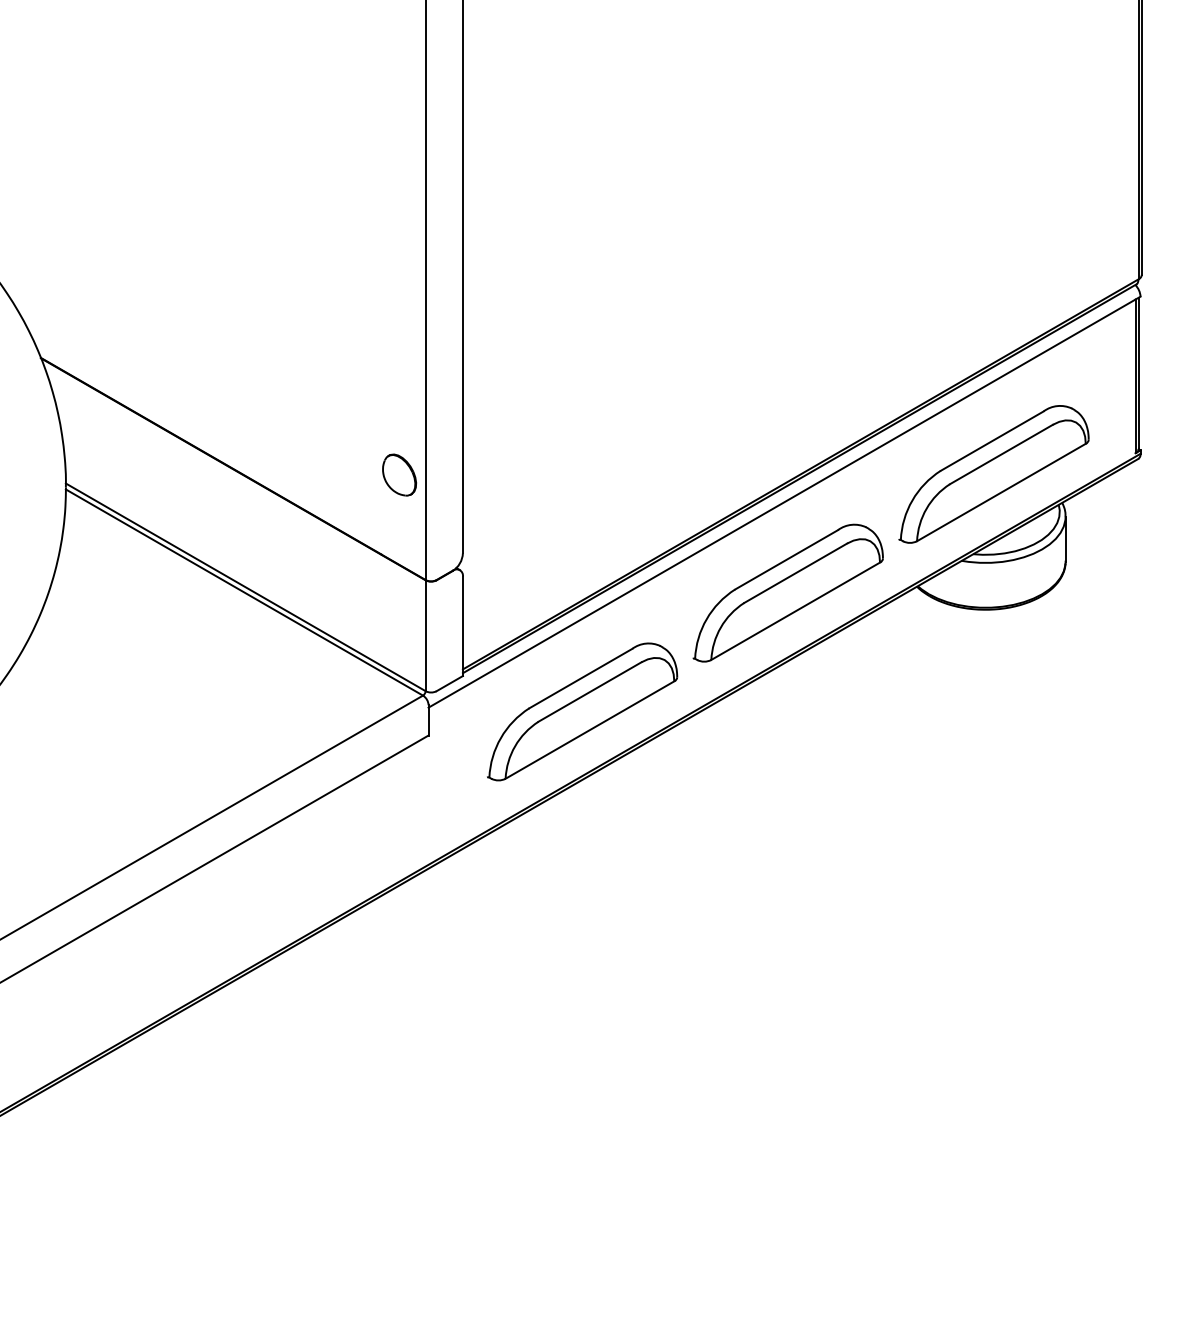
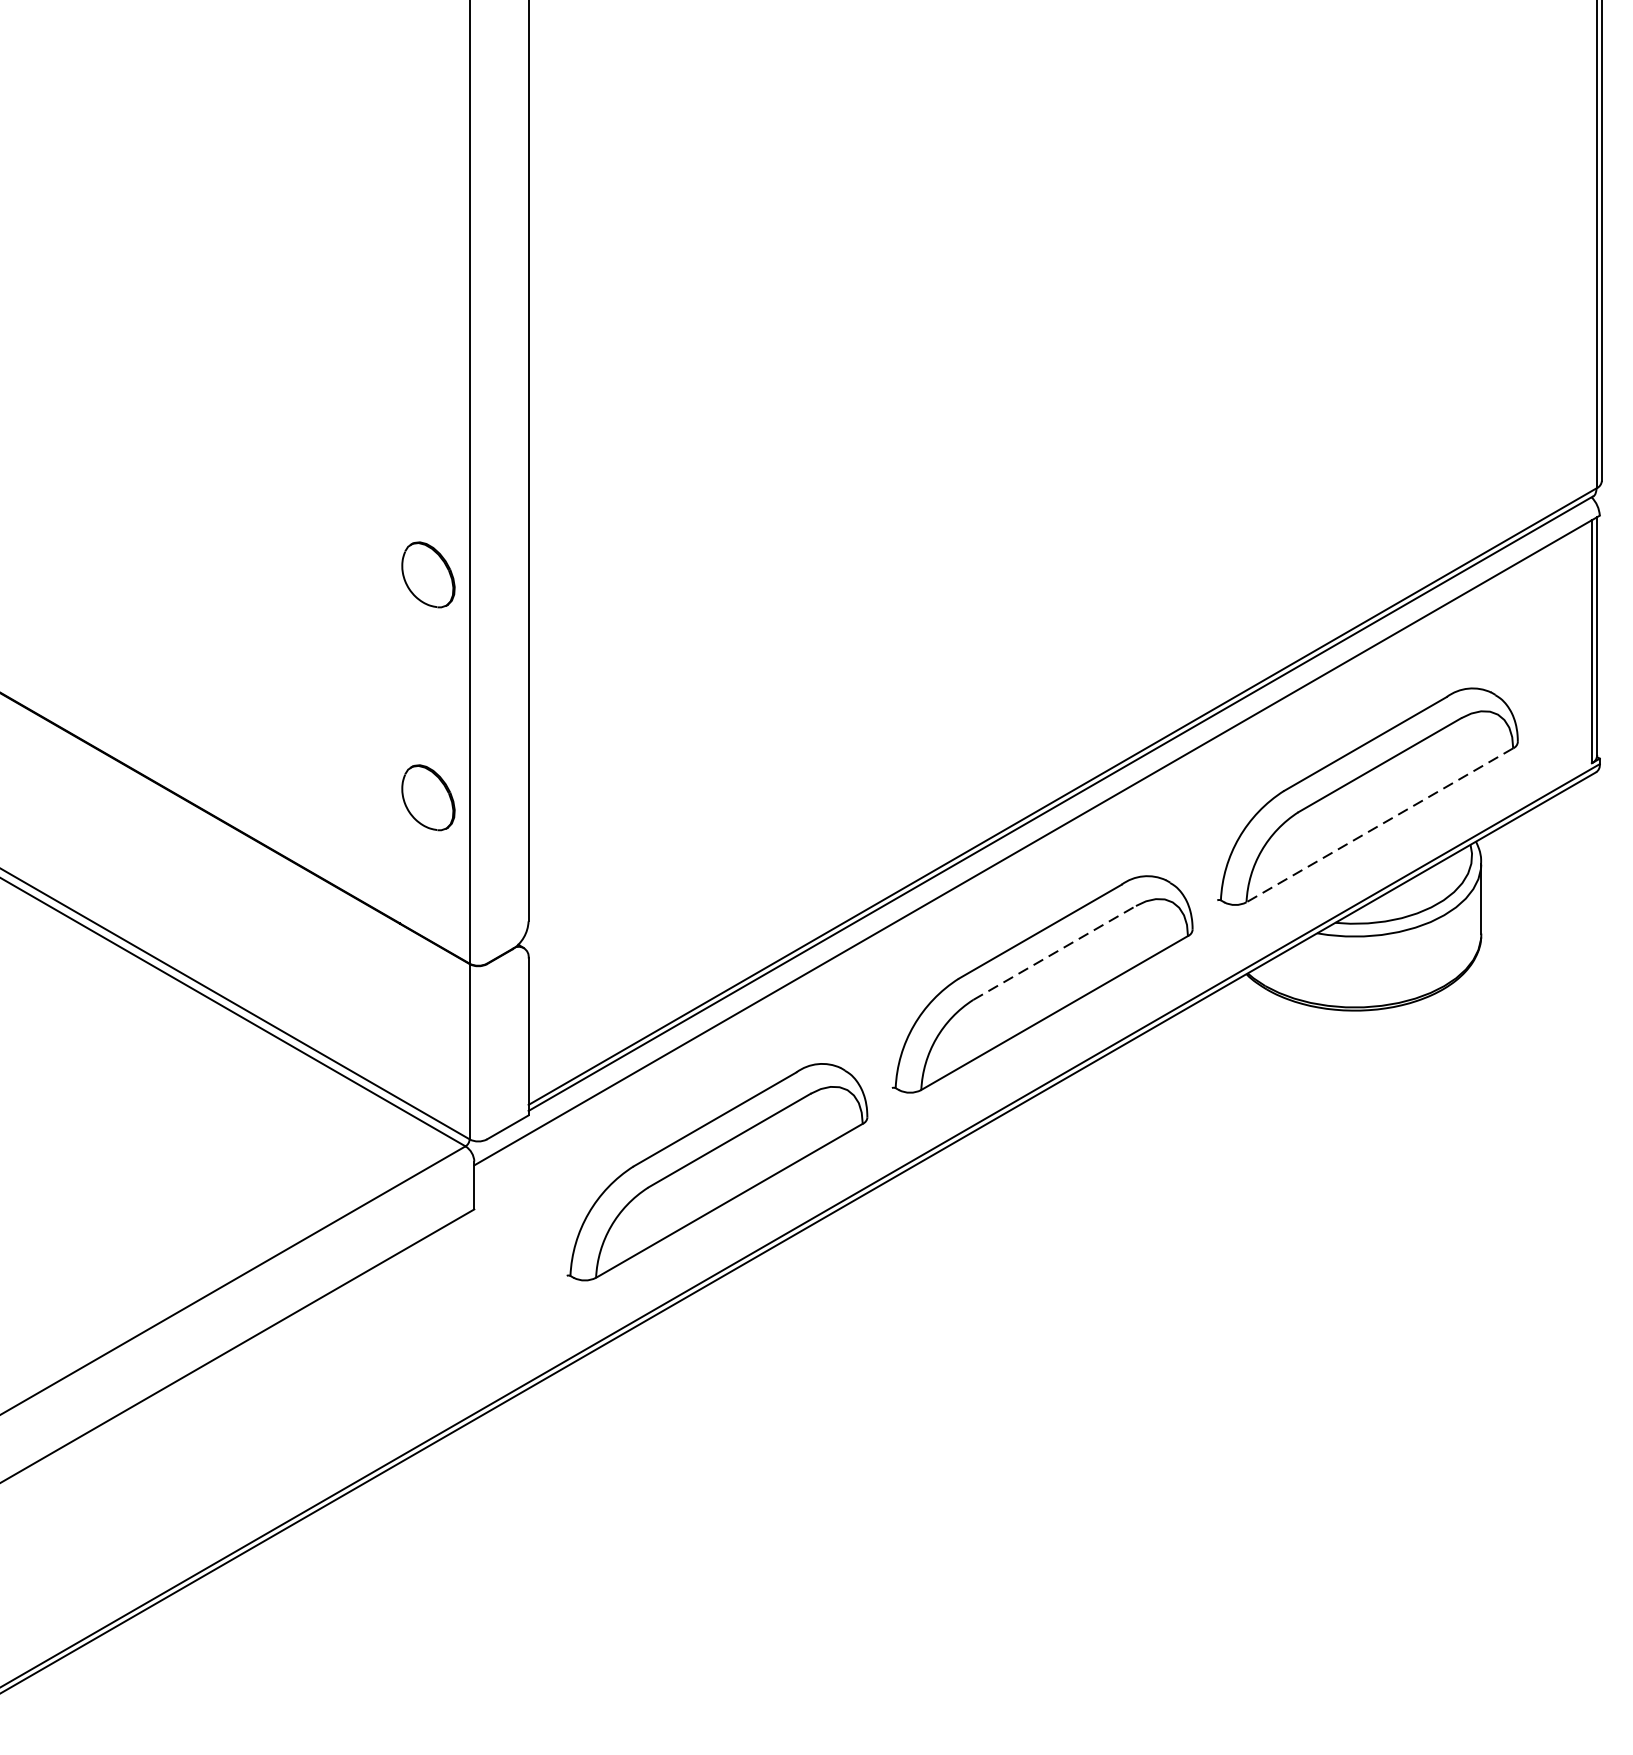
part: (399, 333) -> (428, 573), added
line: (1001, 492) -> (1379, 825), solid -> dashed
line: (796, 573) -> (1055, 953), solid -> dashed

